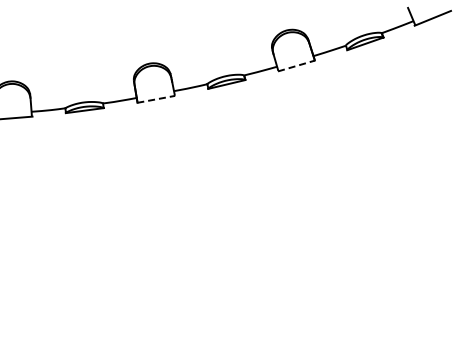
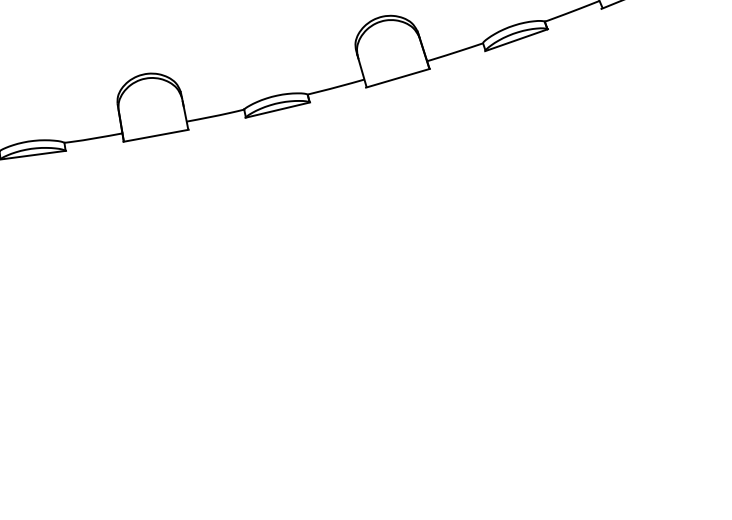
line: (297, 65) -> (399, 77), dashed -> solid
line: (156, 99) -> (156, 136), dashed -> solid

